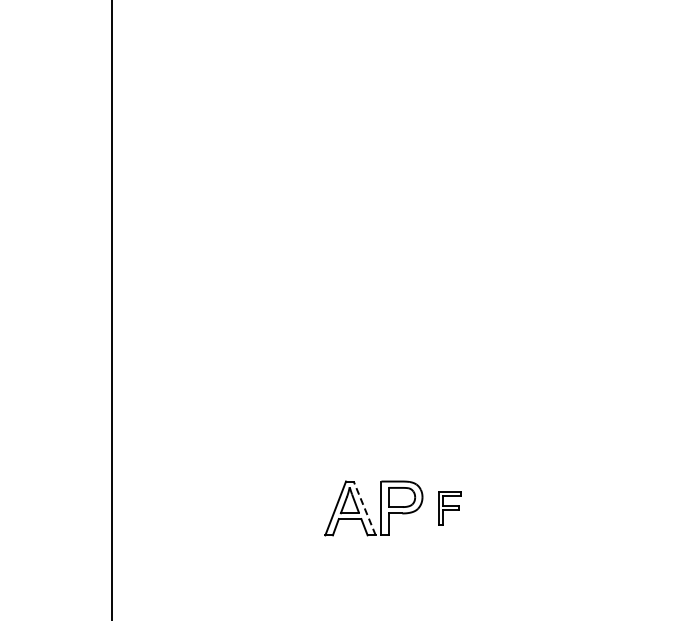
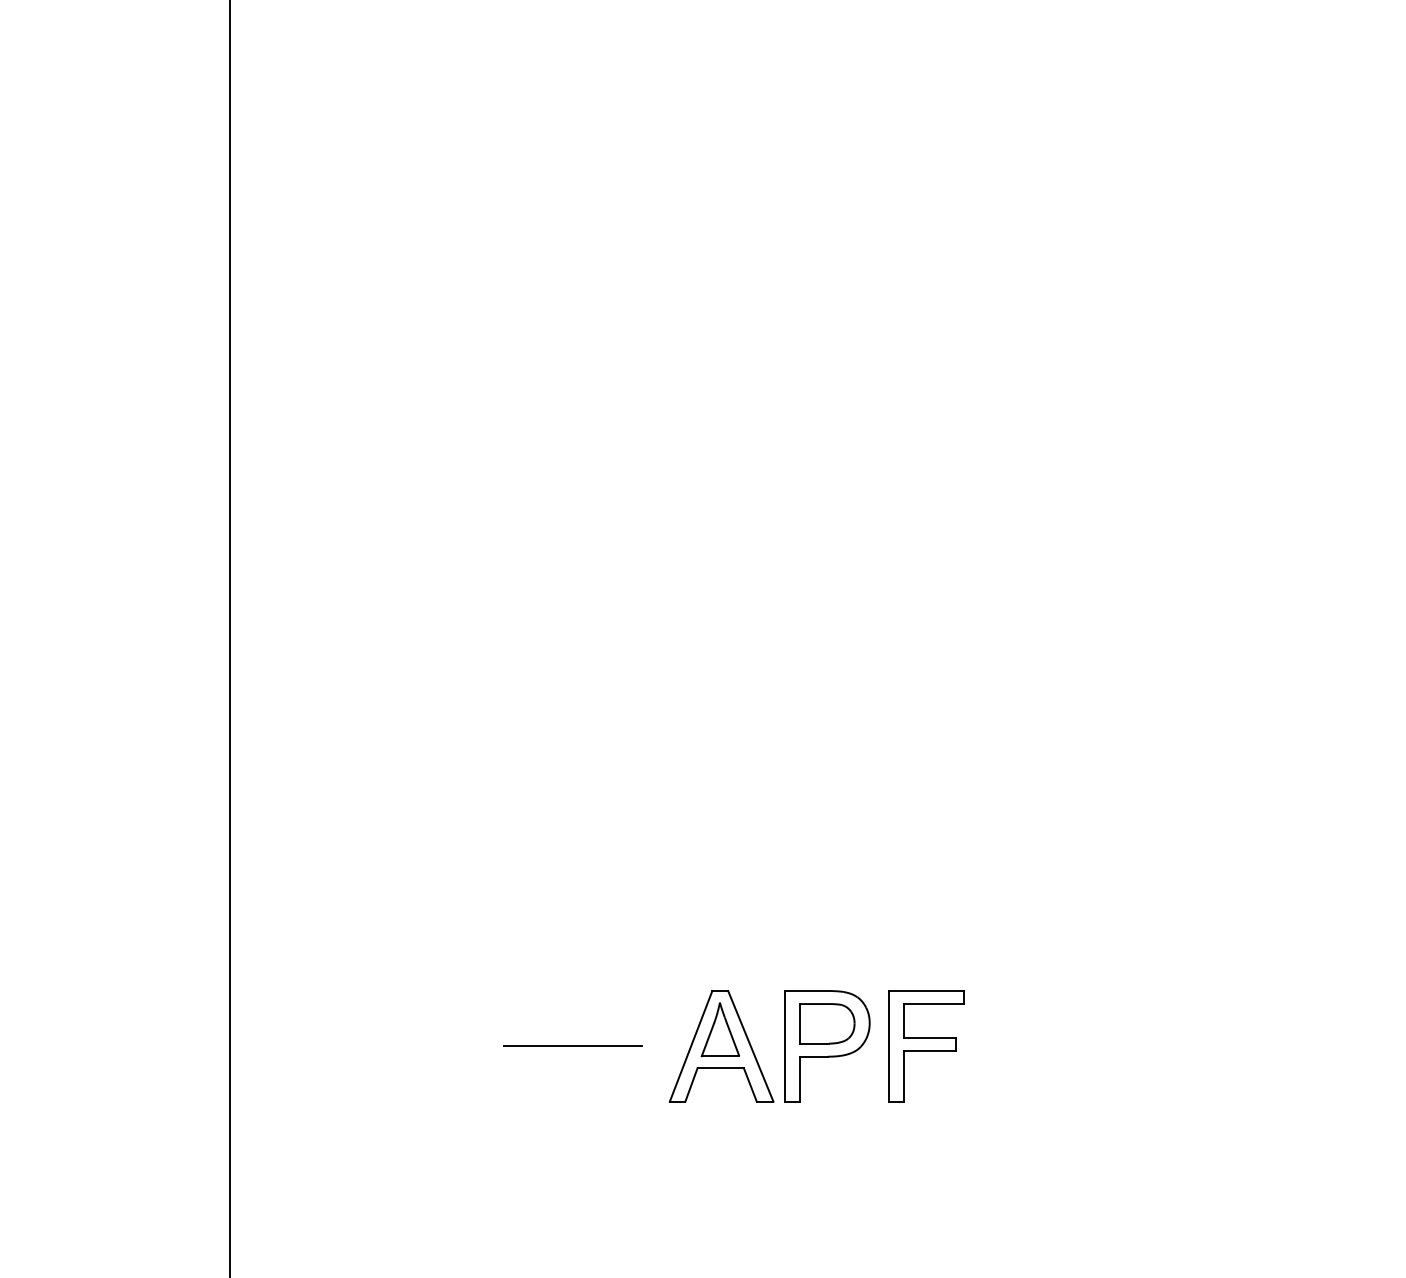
line: (278, 507) -> (573, 1044), added
line: (364, 507) -> (750, 1044), dashed -> solid
part: (449, 508) -> (925, 1046), size x1.67

